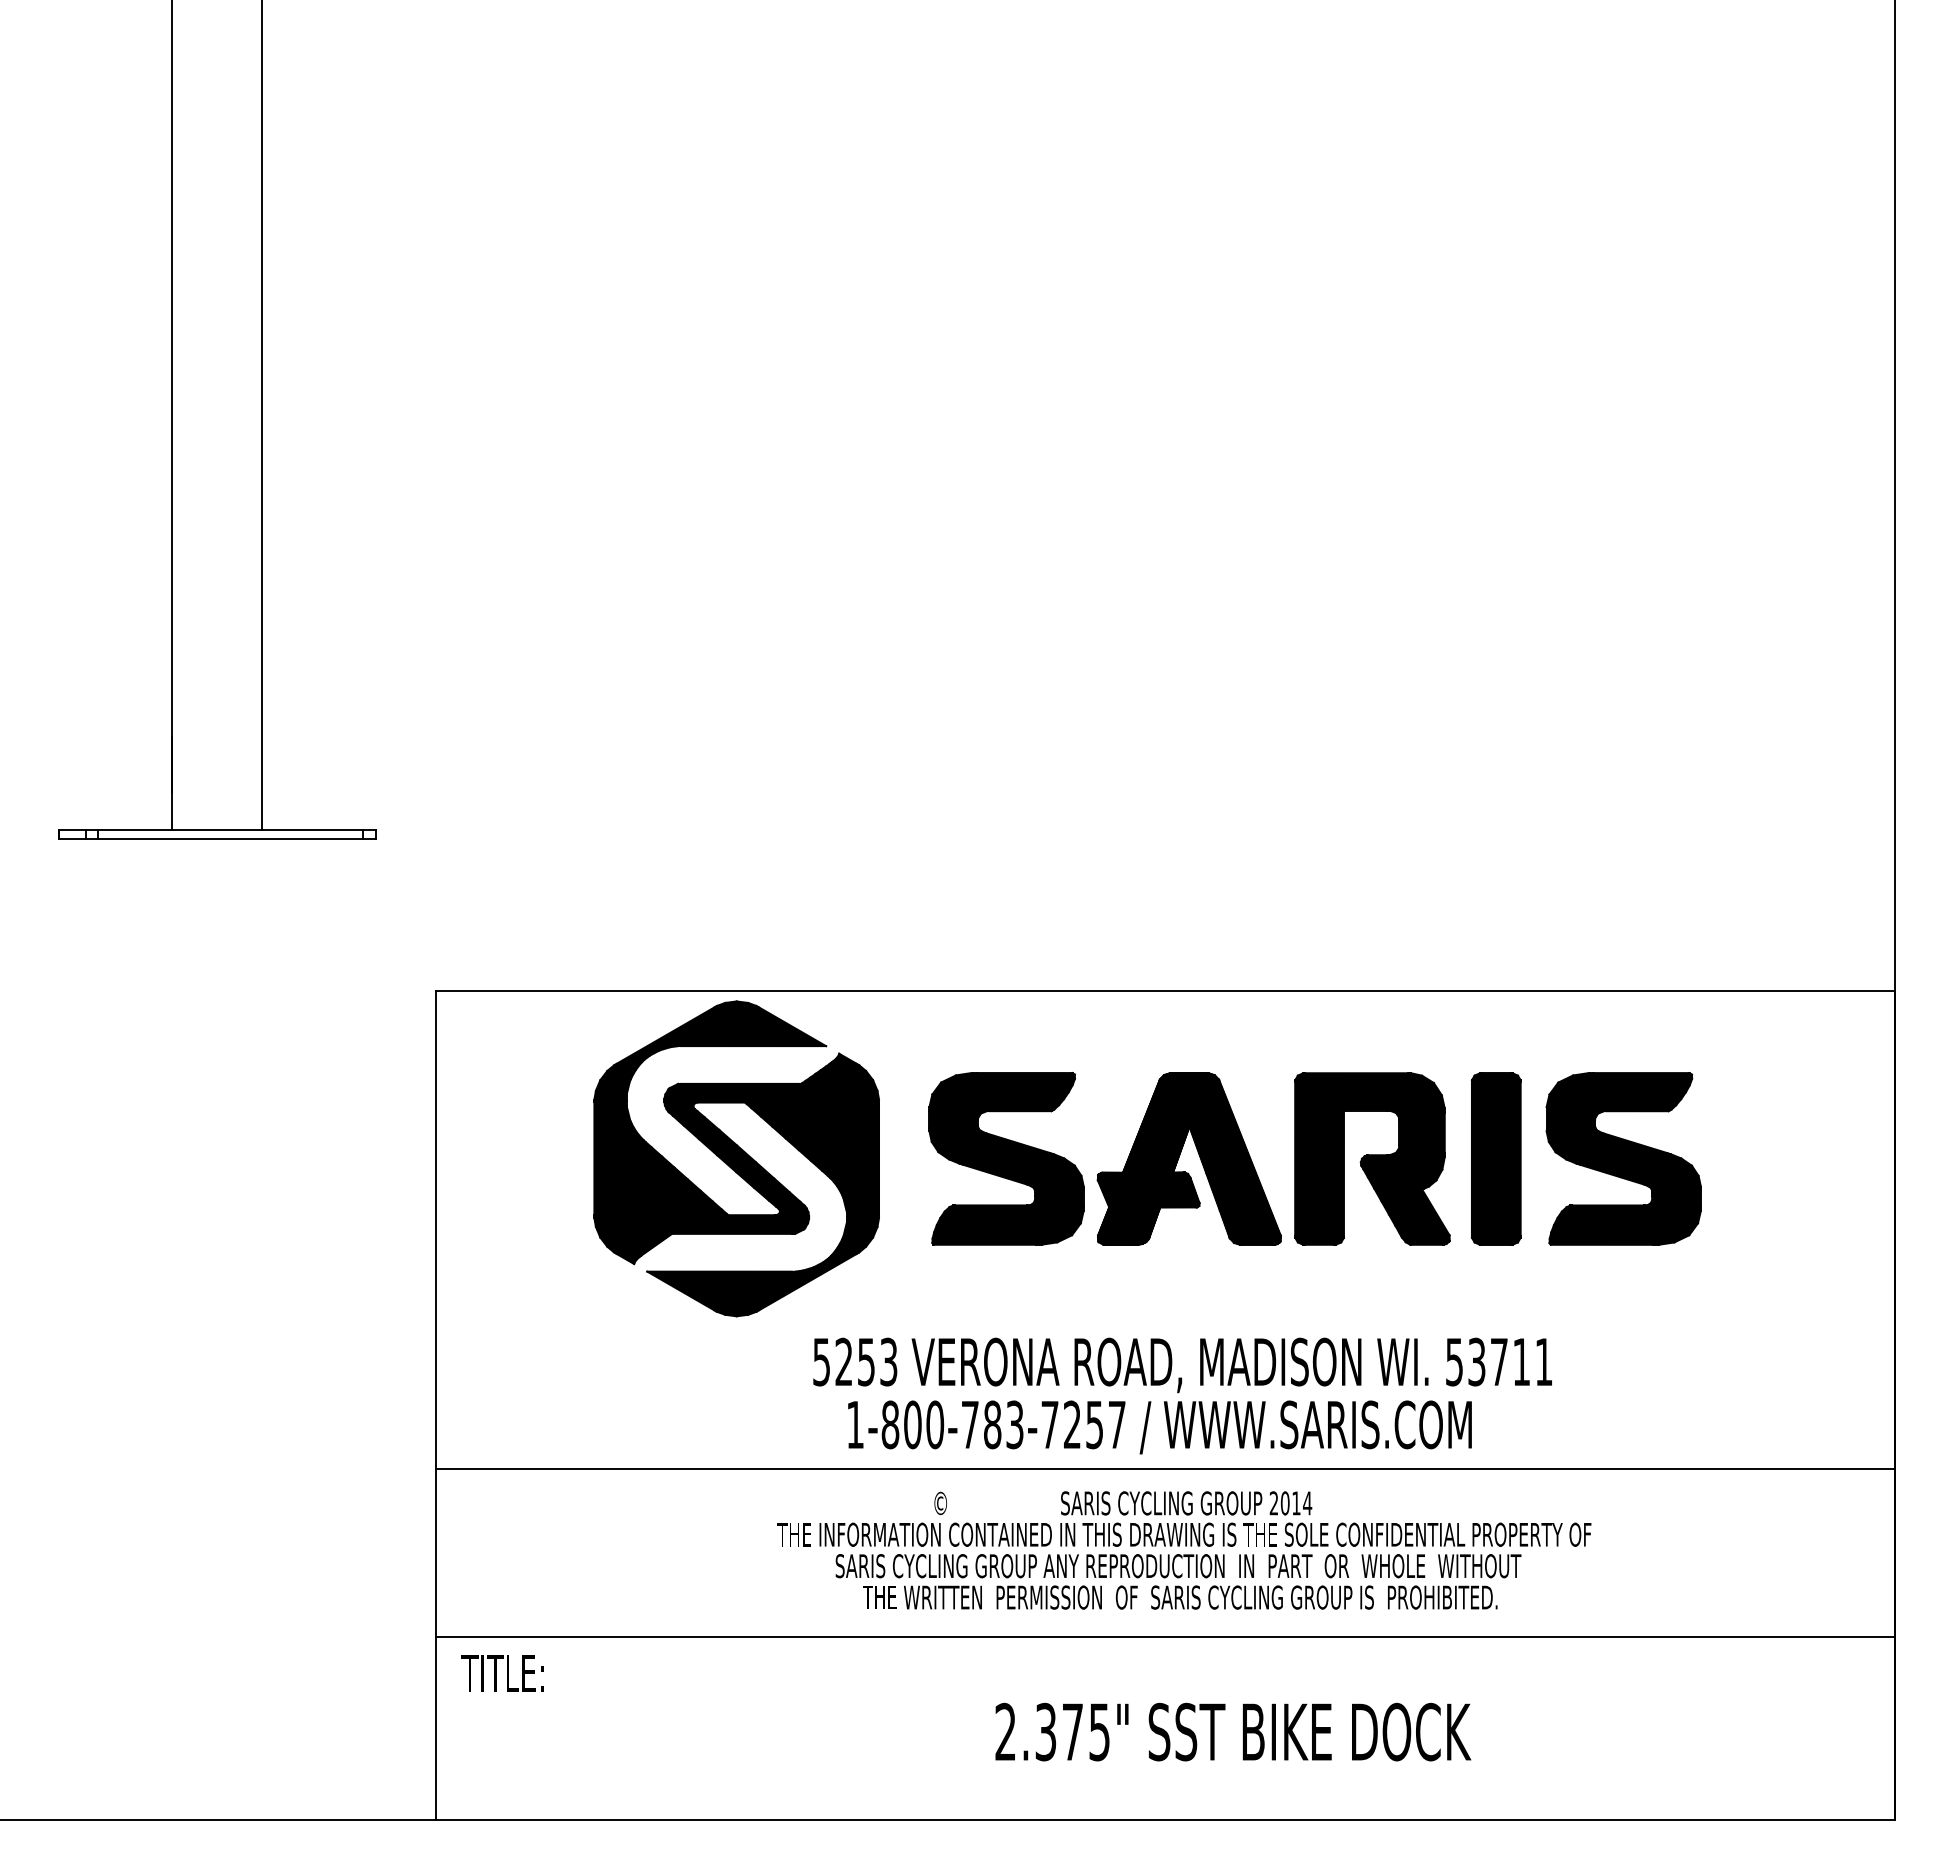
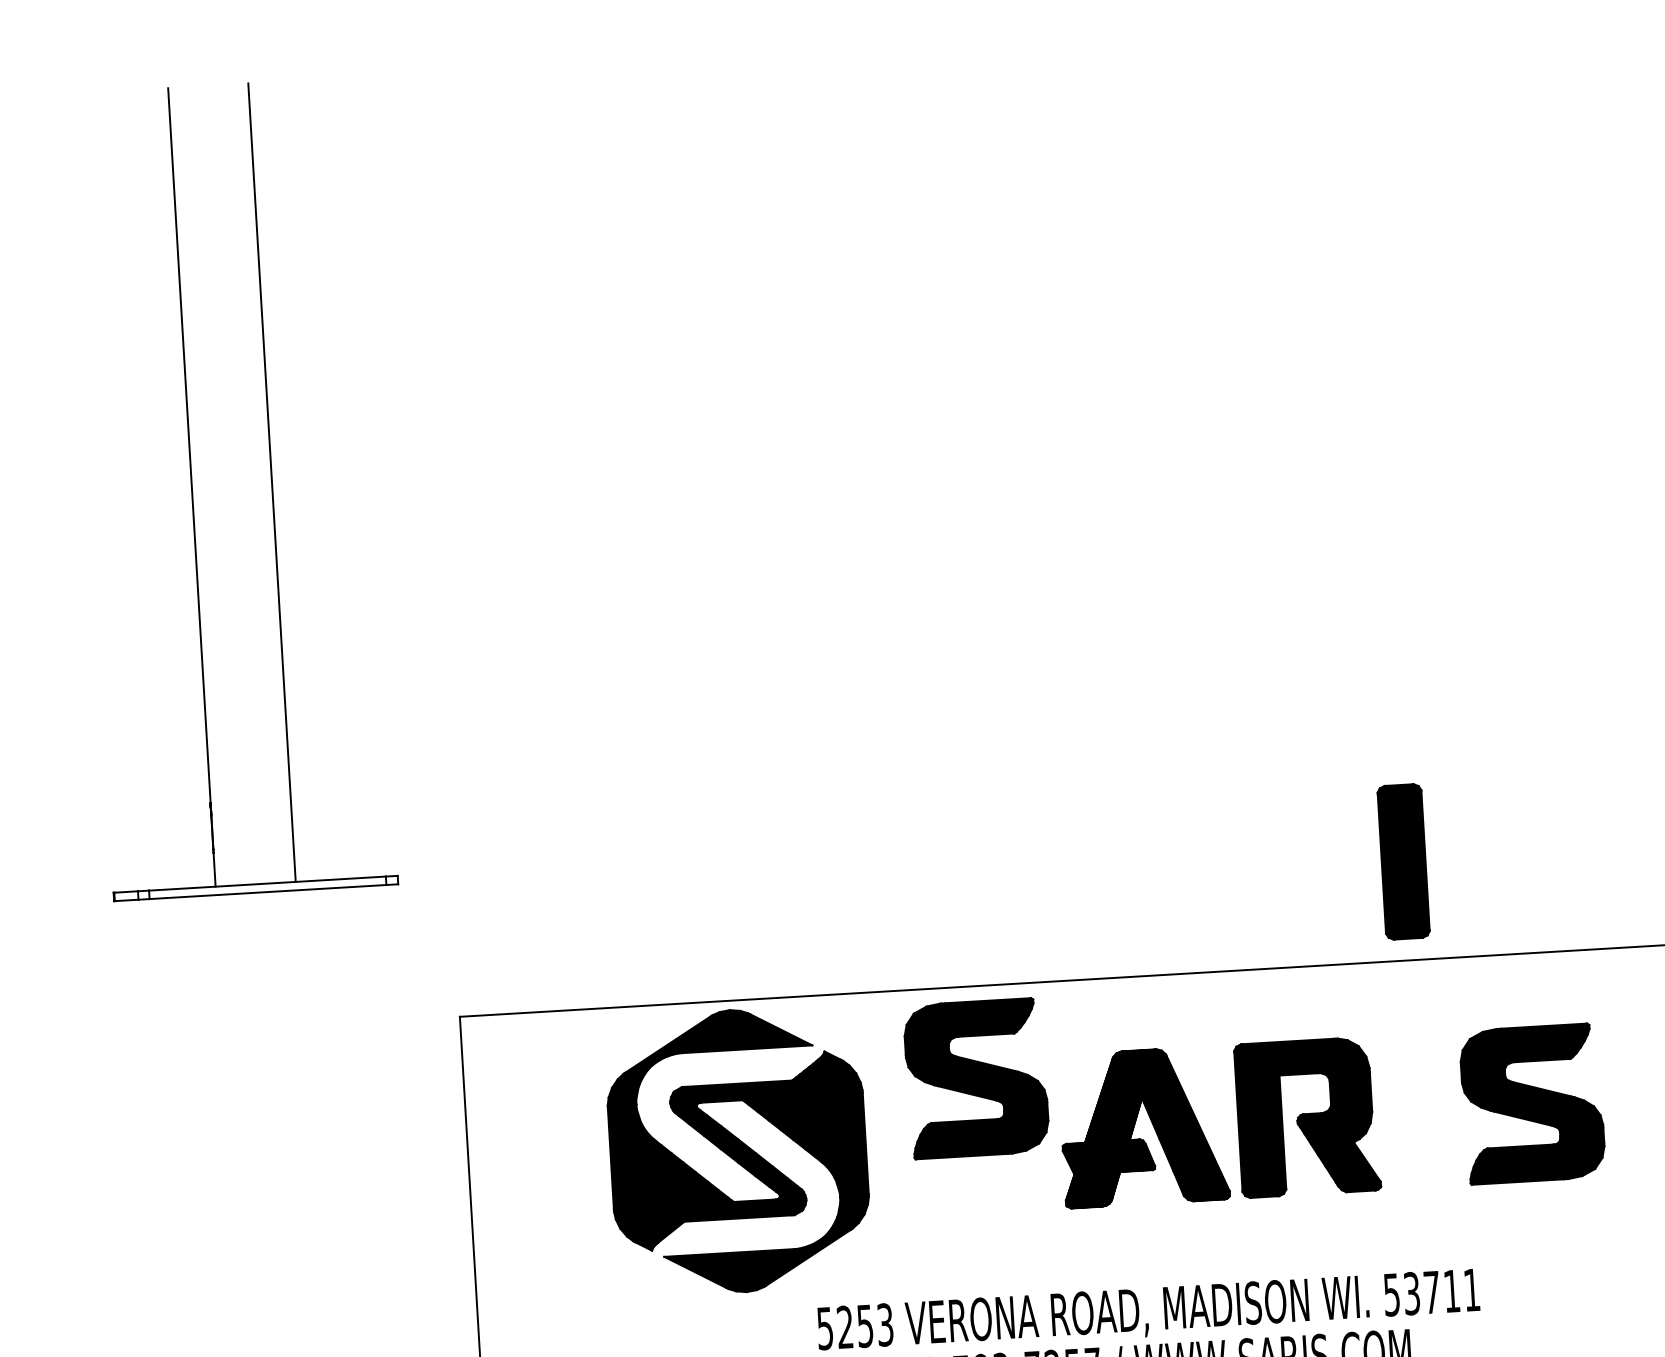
part: (1006, 1158) -> (976, 1078), moved
part: (1495, 1158) -> (1402, 861), moved

